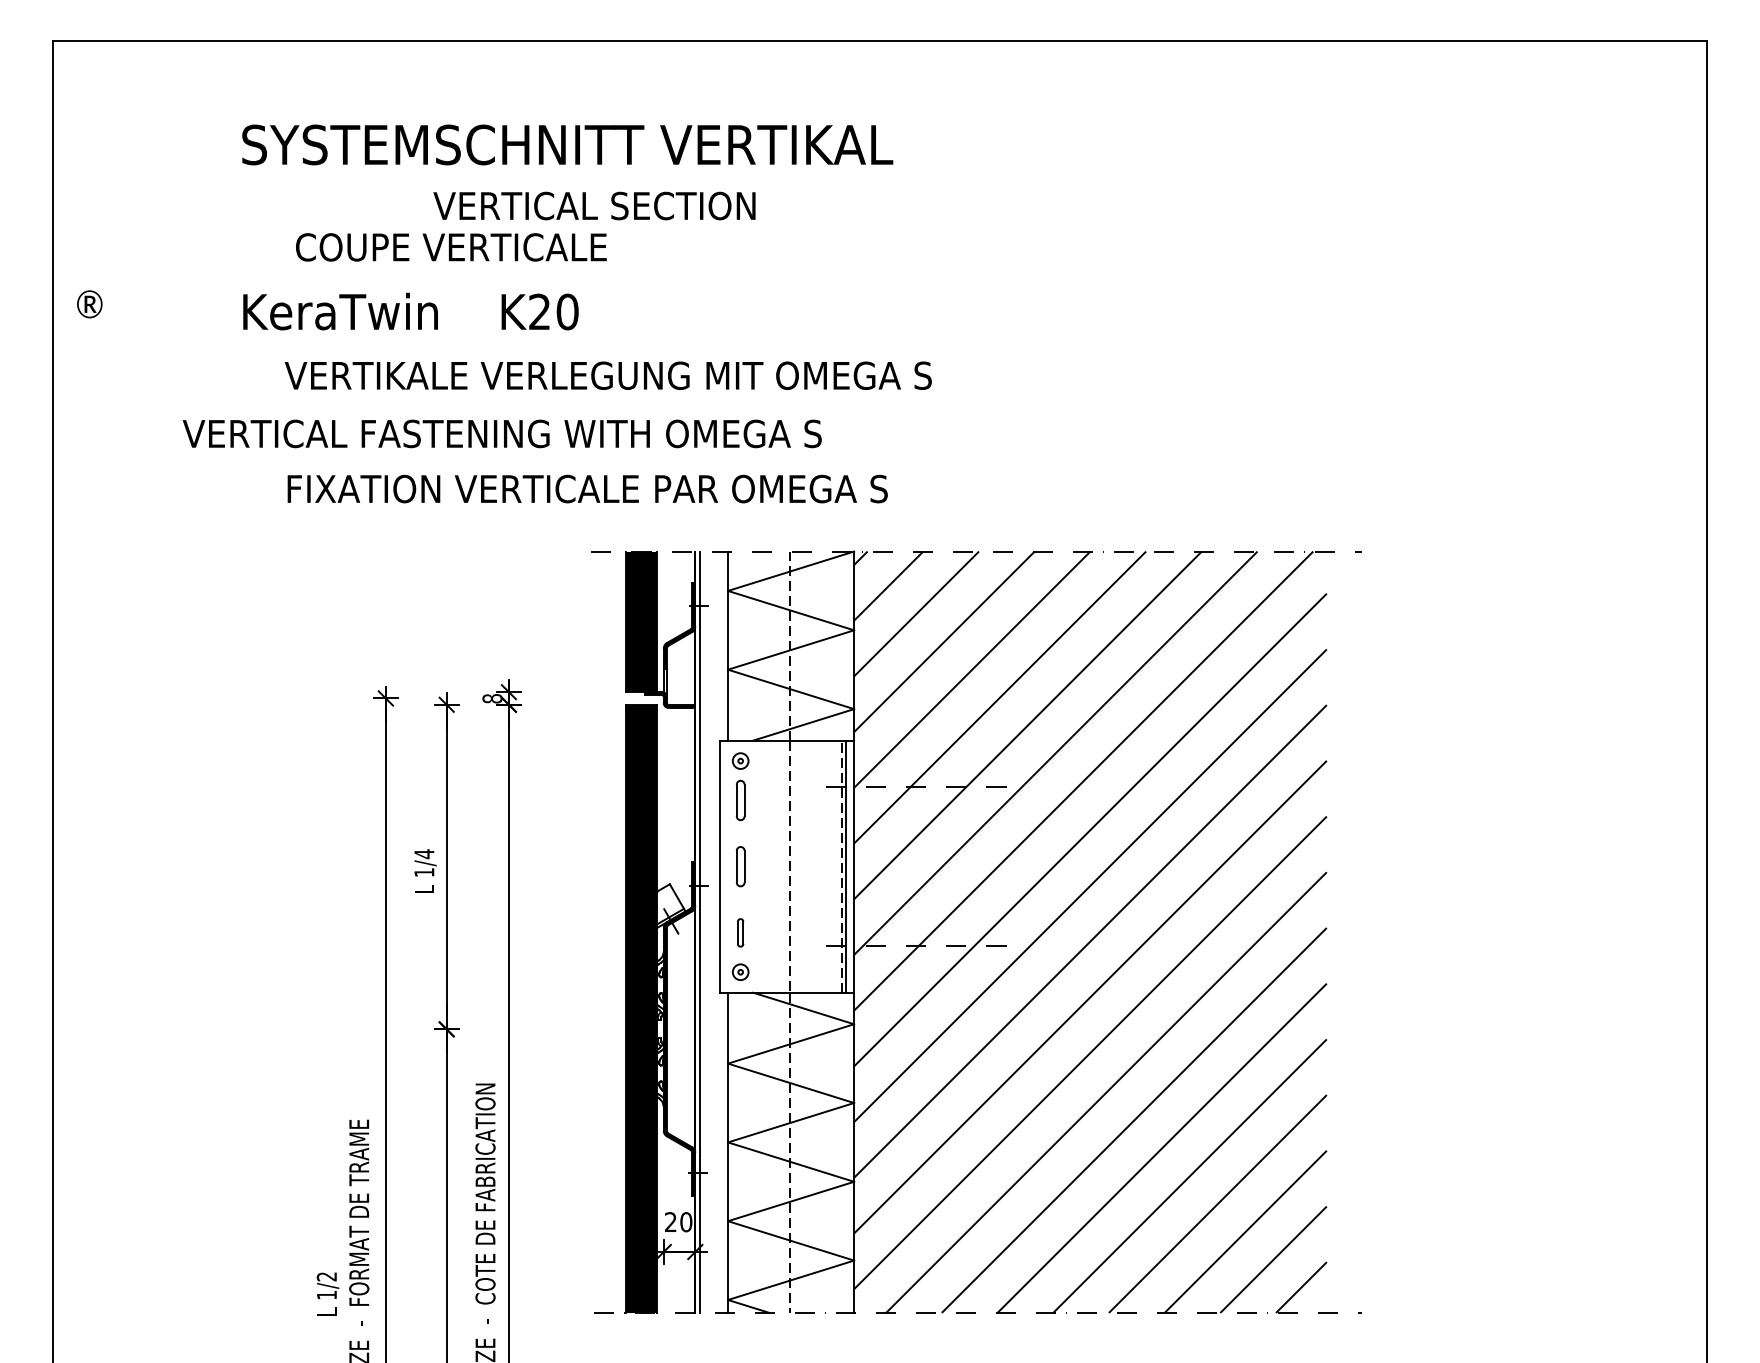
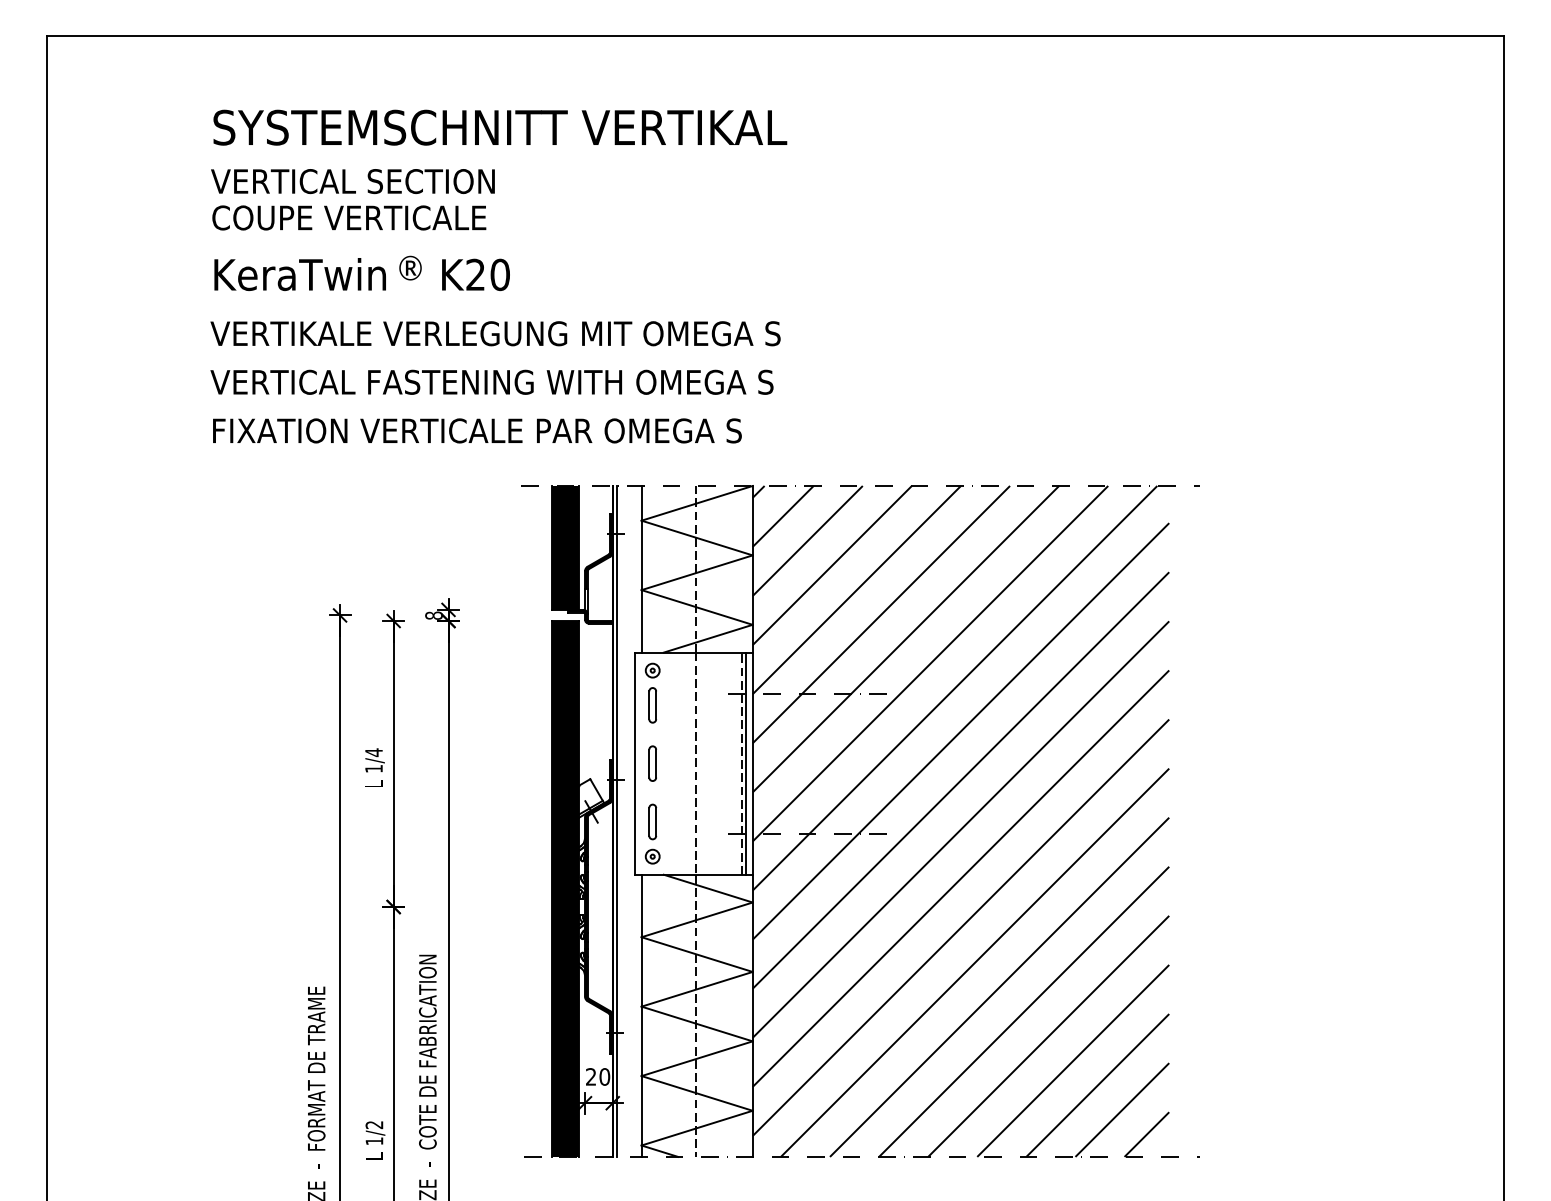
text: (594, 205) -> (352, 181), moved
text: (451, 247) -> (349, 218), moved
text: (89, 304) -> (410, 268), moved
text: (607, 375) -> (494, 333), moved
text: (501, 433) -> (491, 381), moved
text: (587, 488) -> (477, 430), moved
part: (740, 932) -> (652, 821), size x1.43
text: (327, 1293) -> (374, 1139), moved

